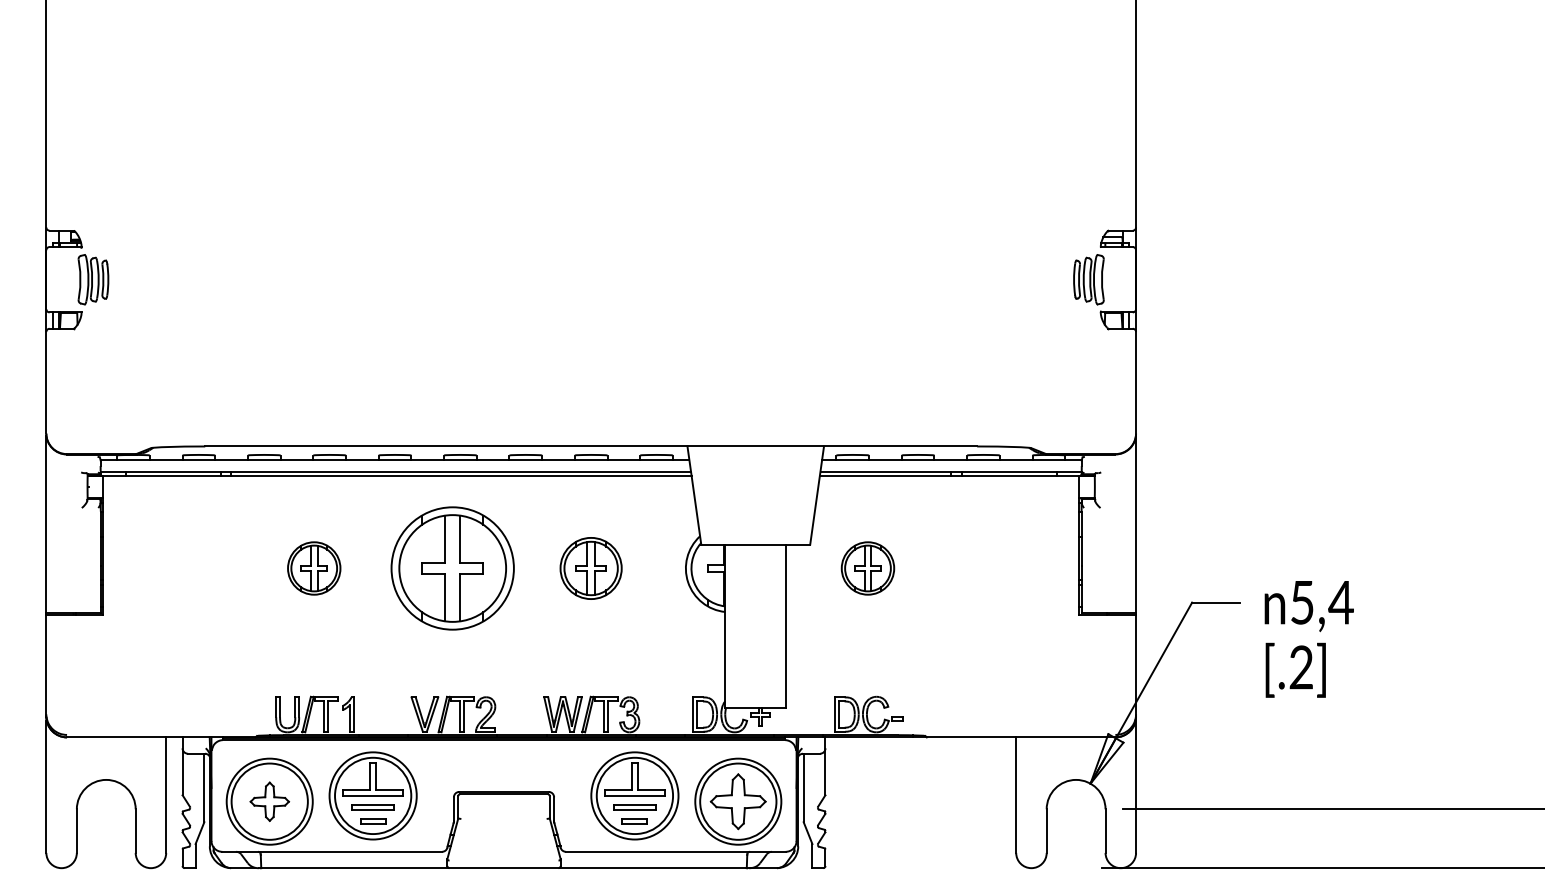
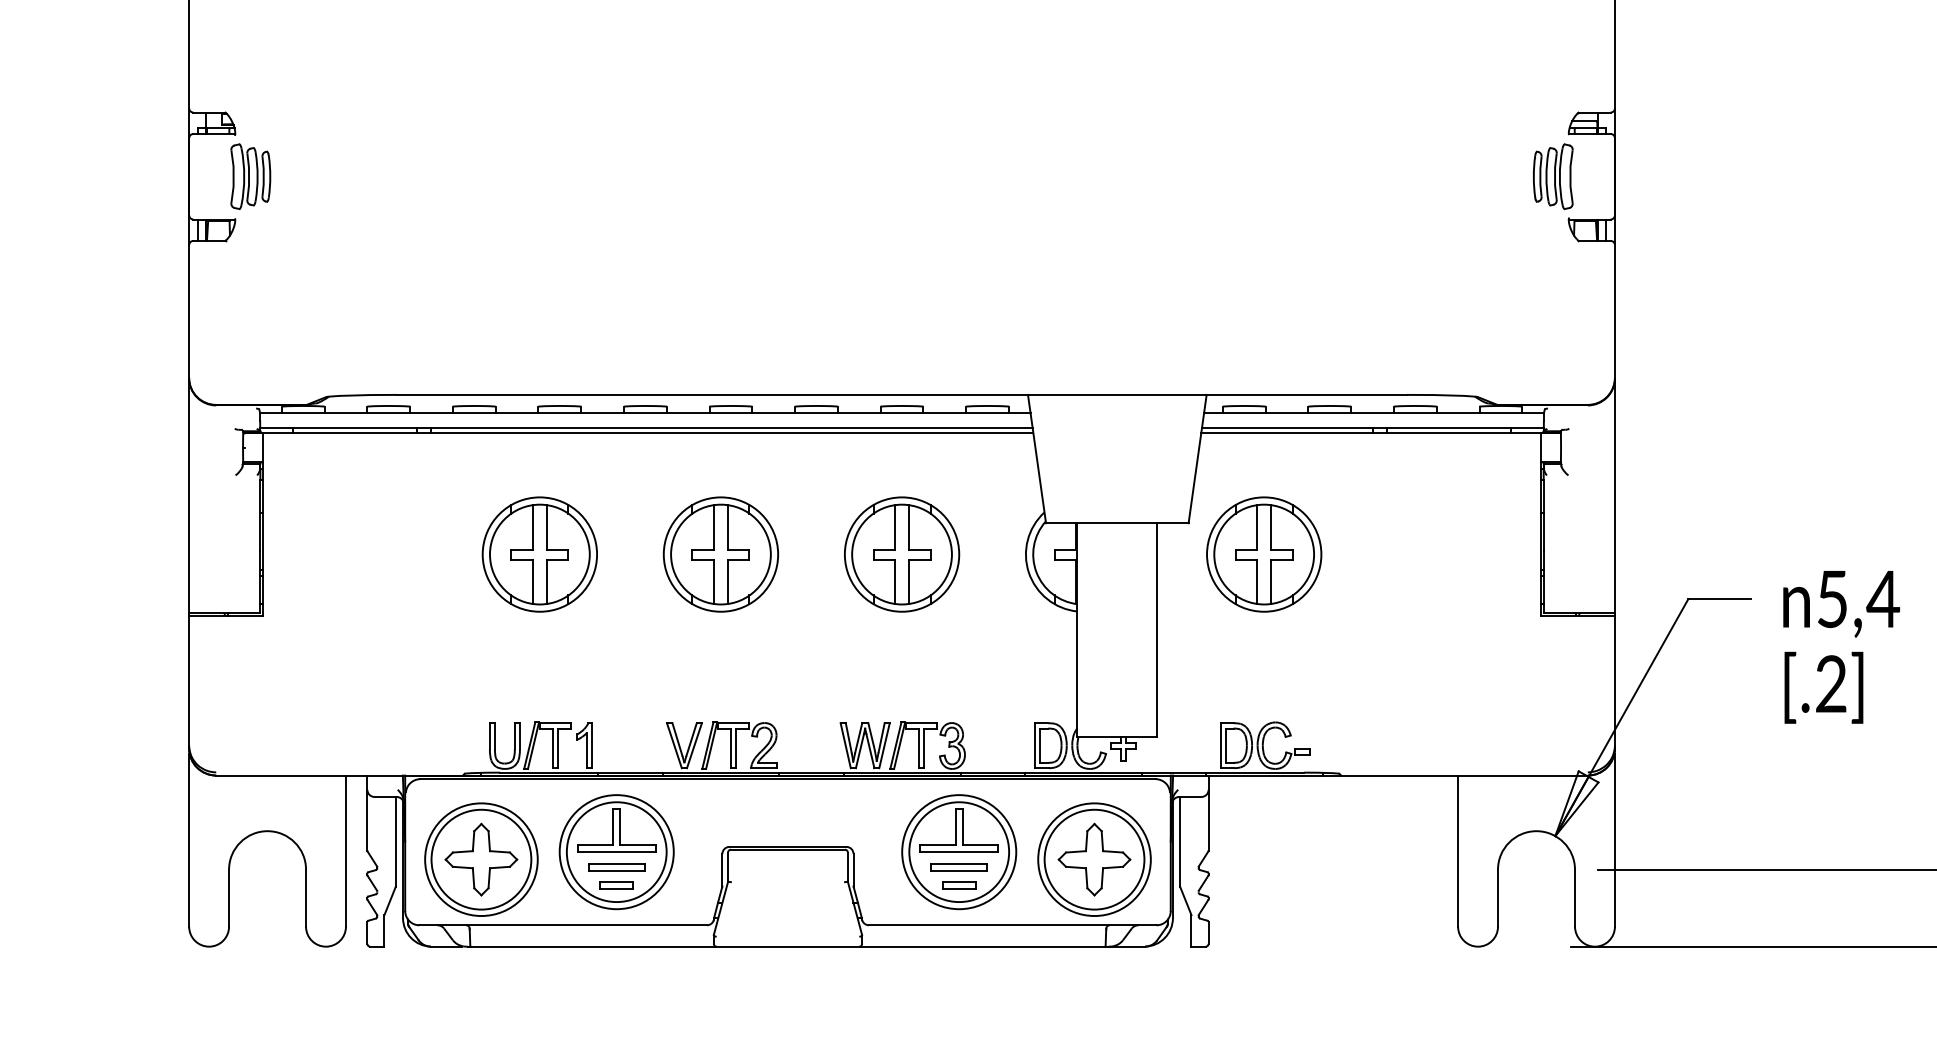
part: (313, 568) -> (538, 554), size x1.67
part: (452, 568) -> (720, 554), size x0.71
part: (590, 568) -> (901, 554), size x1.43
part: (867, 568) -> (1263, 554), size x1.67
part: (269, 801) -> (481, 859), size x1.43

